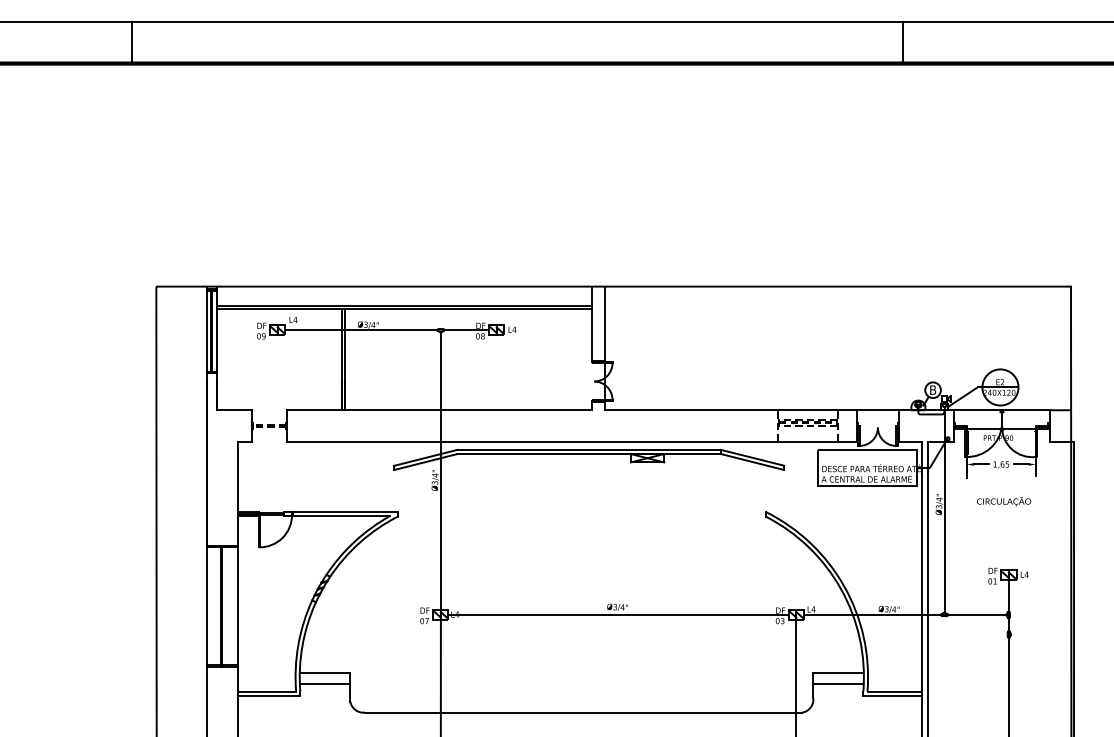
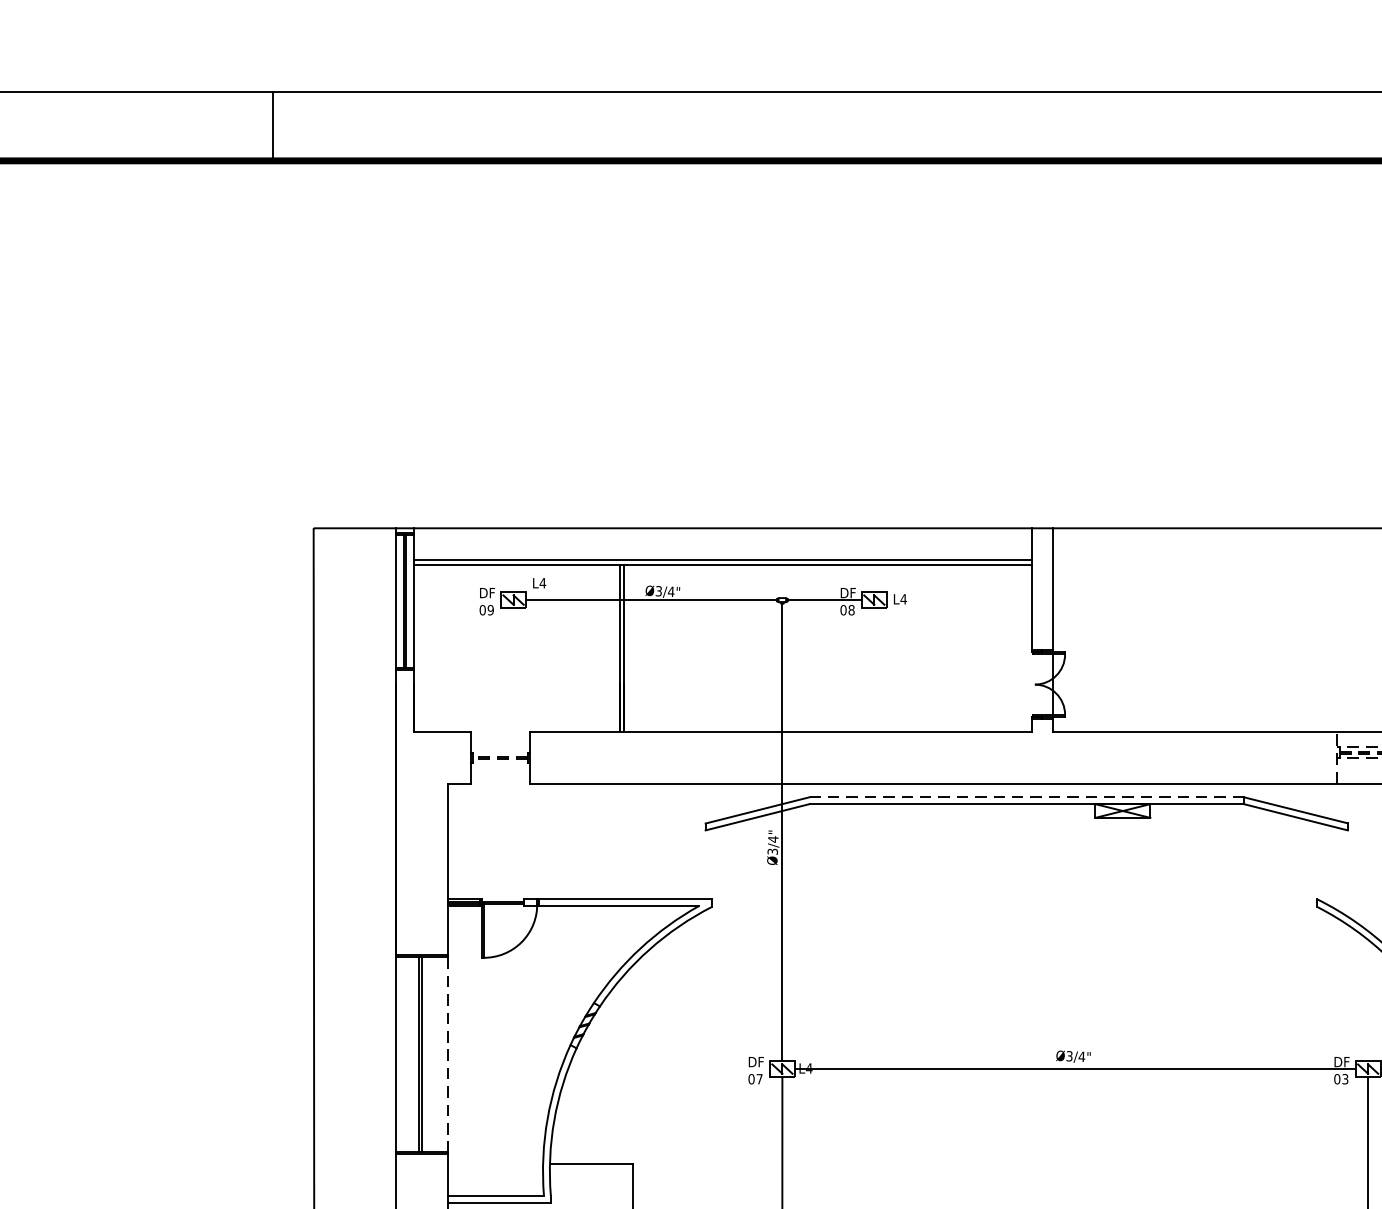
line: (589, 449) -> (1027, 796), solid -> dashed
line: (237, 606) -> (447, 1055), solid -> dashed
line: (325, 684) -> (592, 1183), removed

